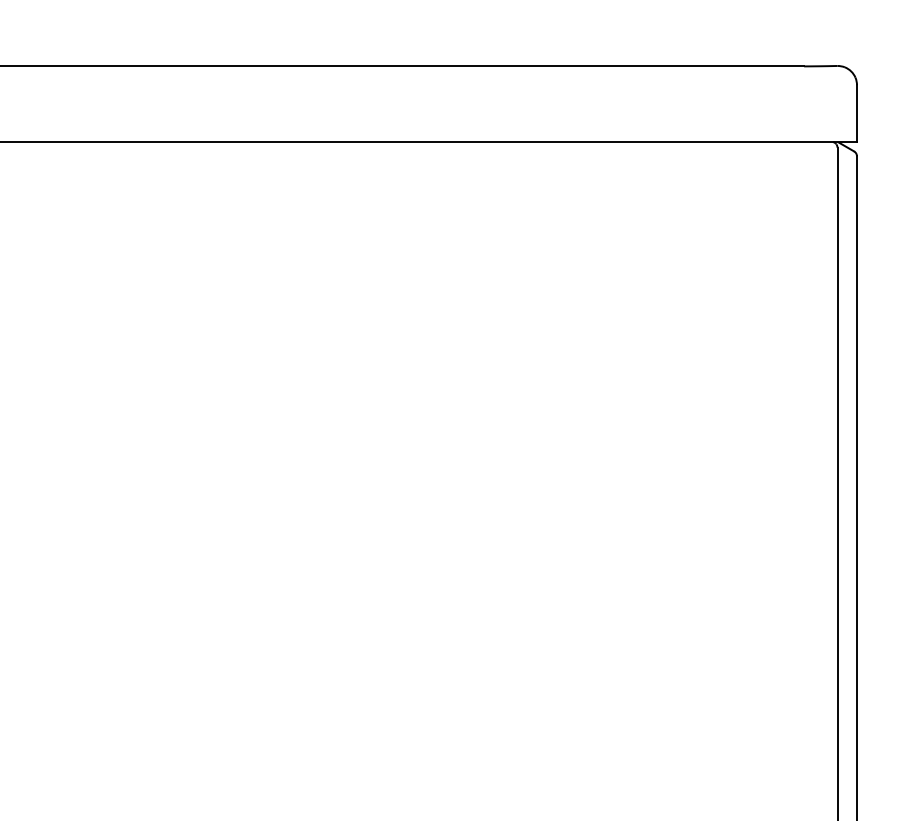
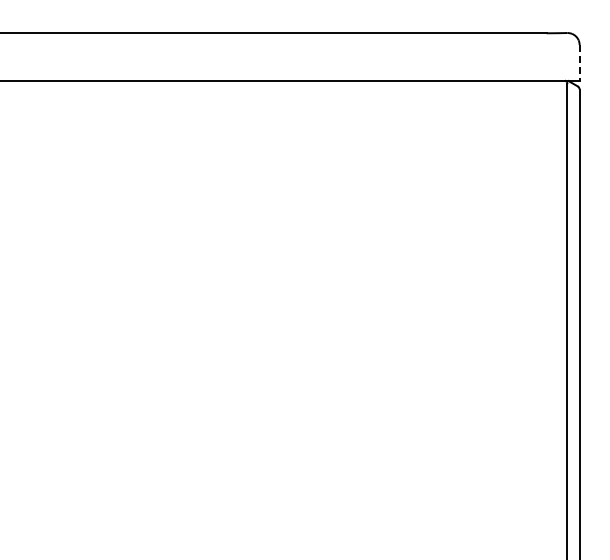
line: (856, 113) -> (579, 62), solid -> dashed

